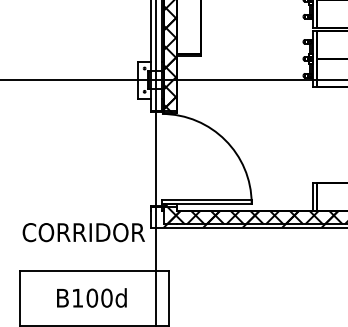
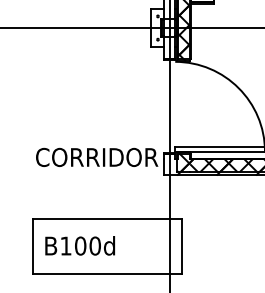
text: (83, 232) -> (96, 157), moved
text: (91, 297) -> (79, 245), moved

